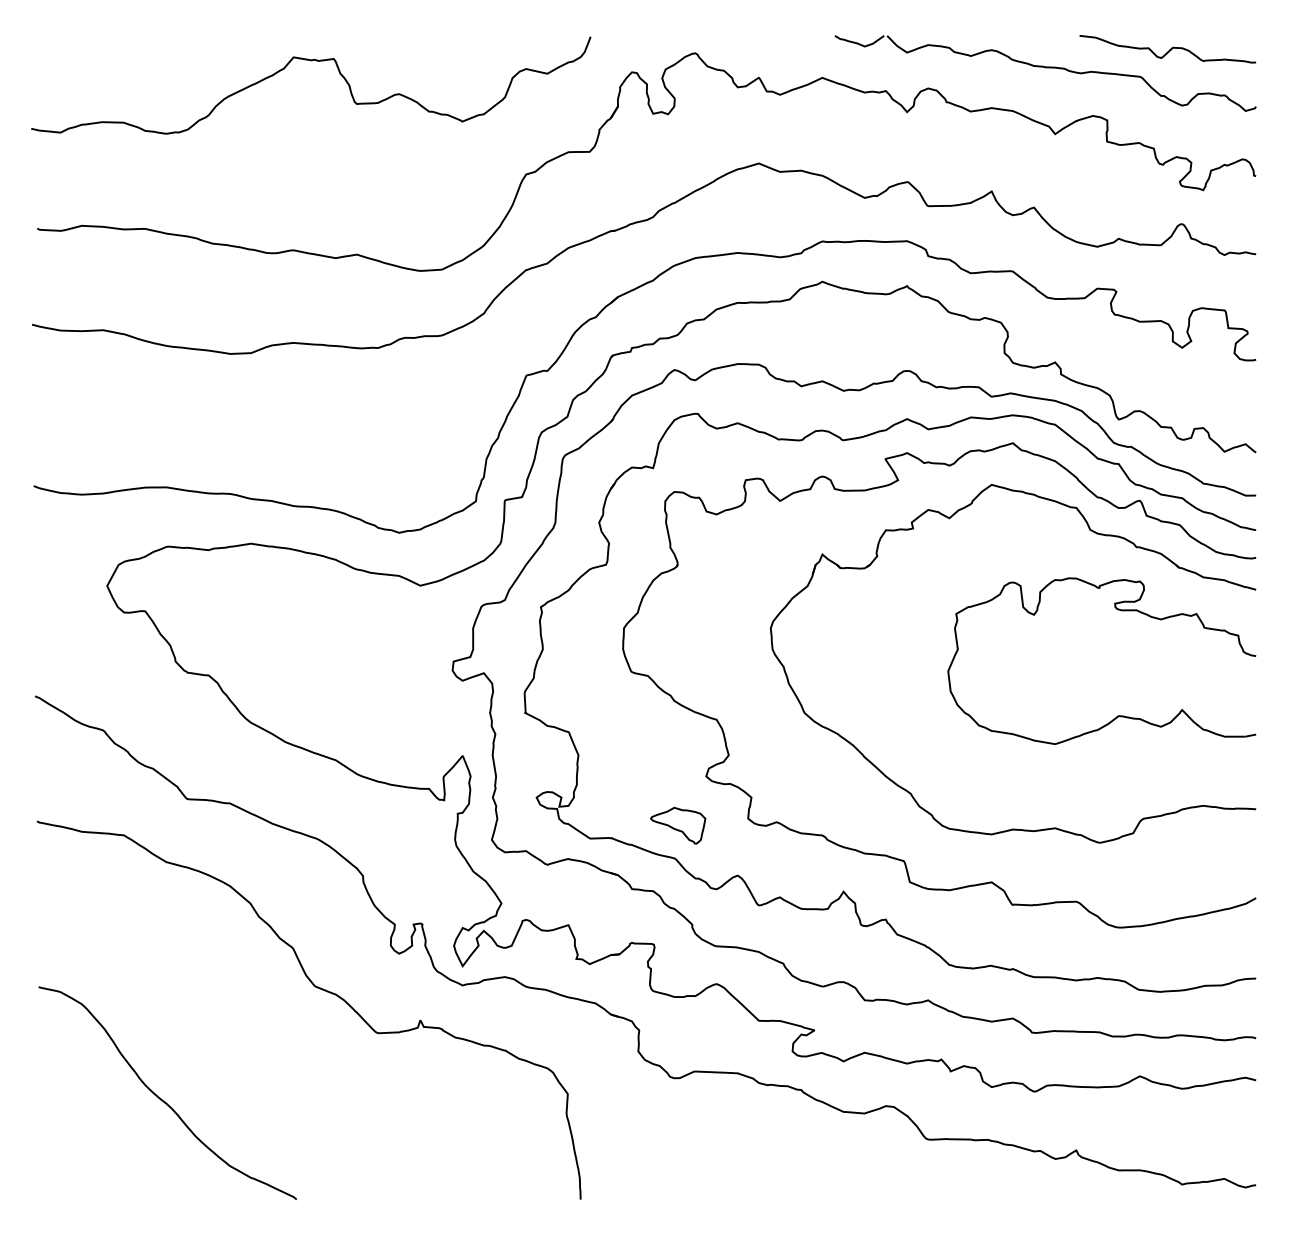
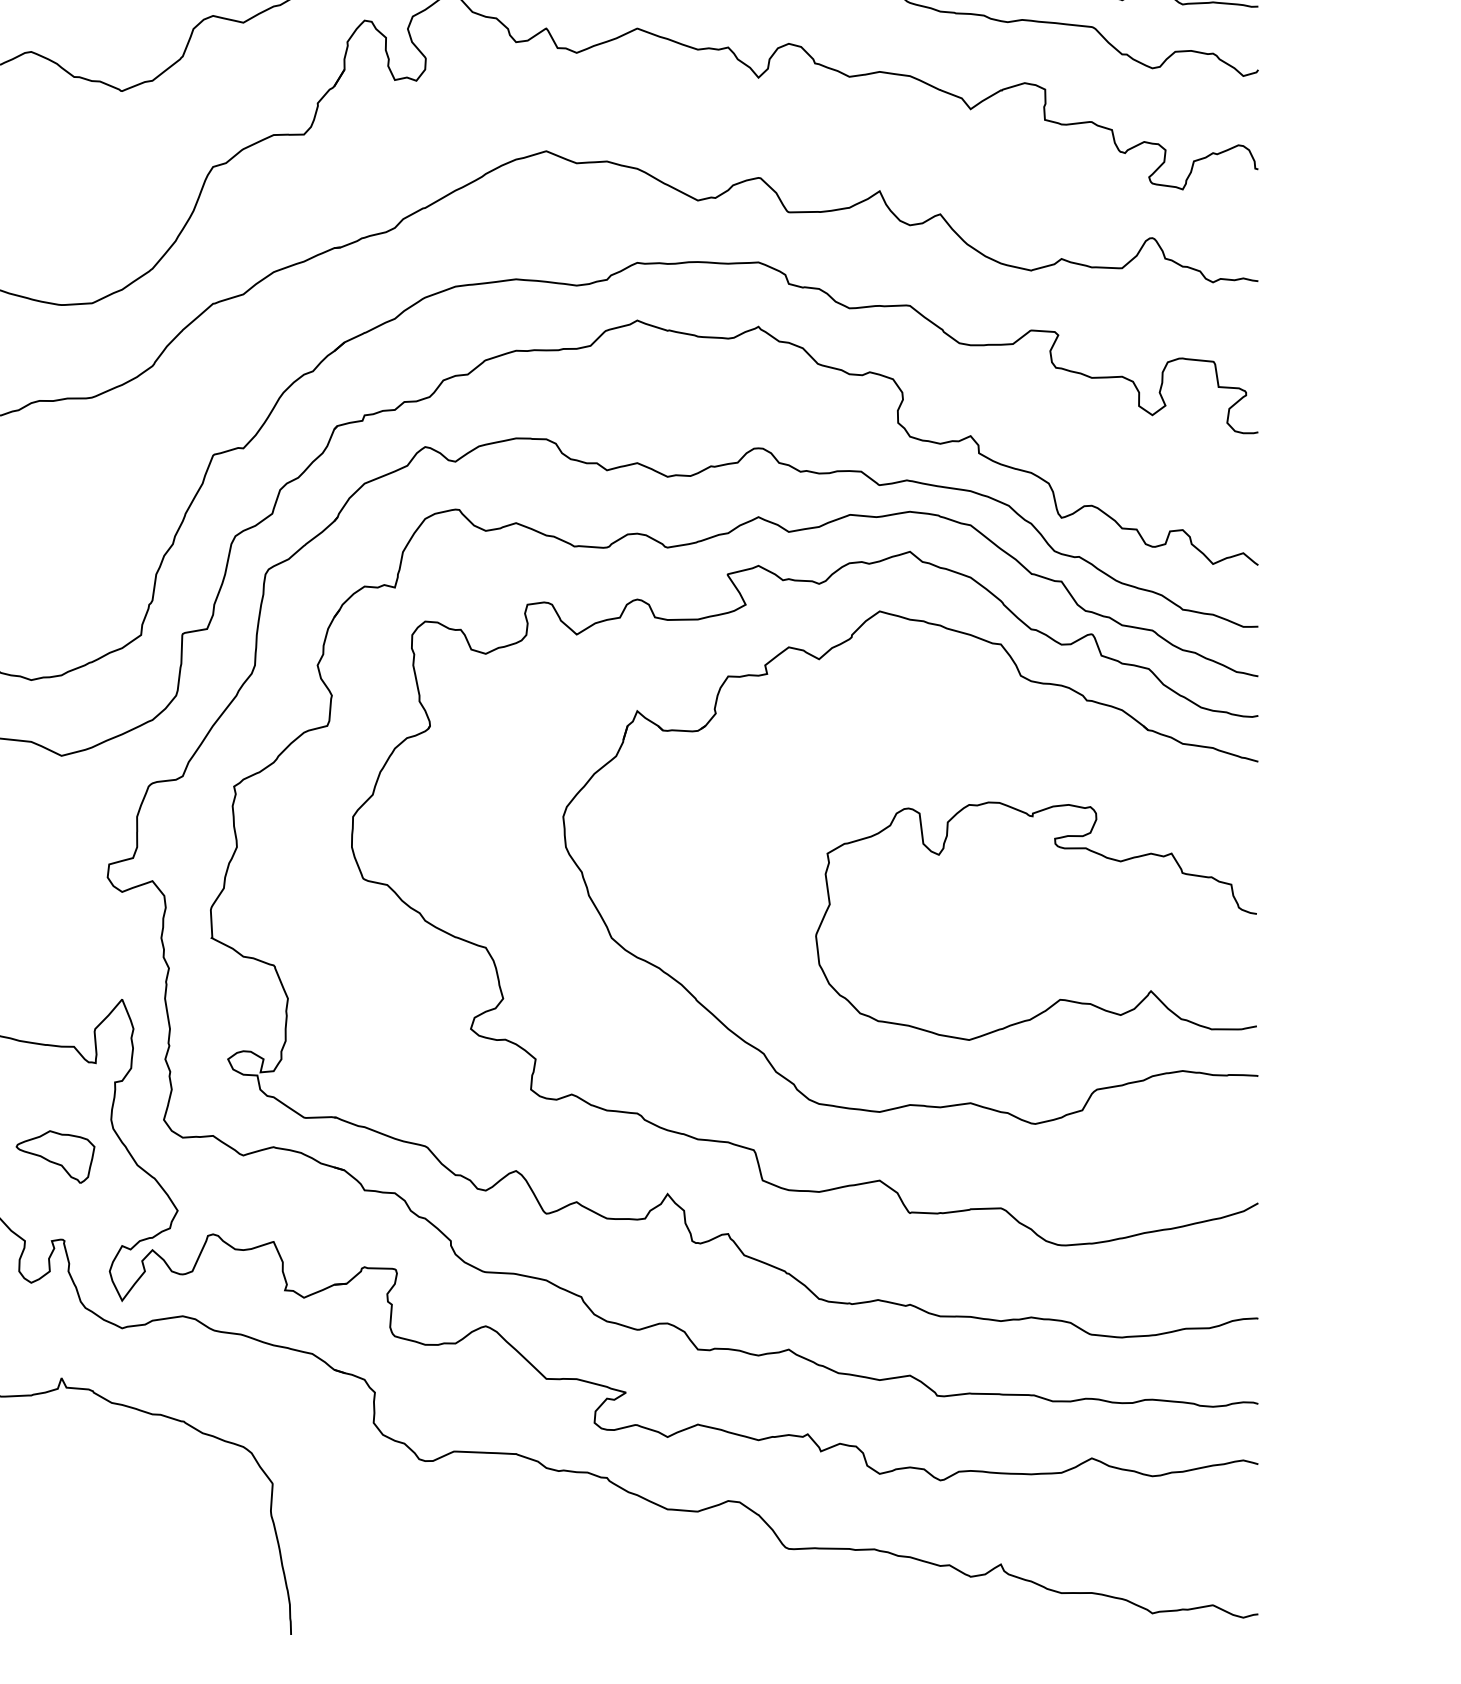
part: (1118, 610) -> (1059, 848), moved
part: (678, 825) -> (55, 1156), moved

